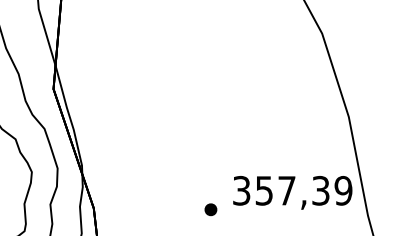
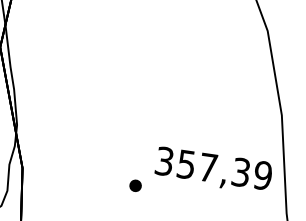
text: (292, 192) -> (213, 170), moved

